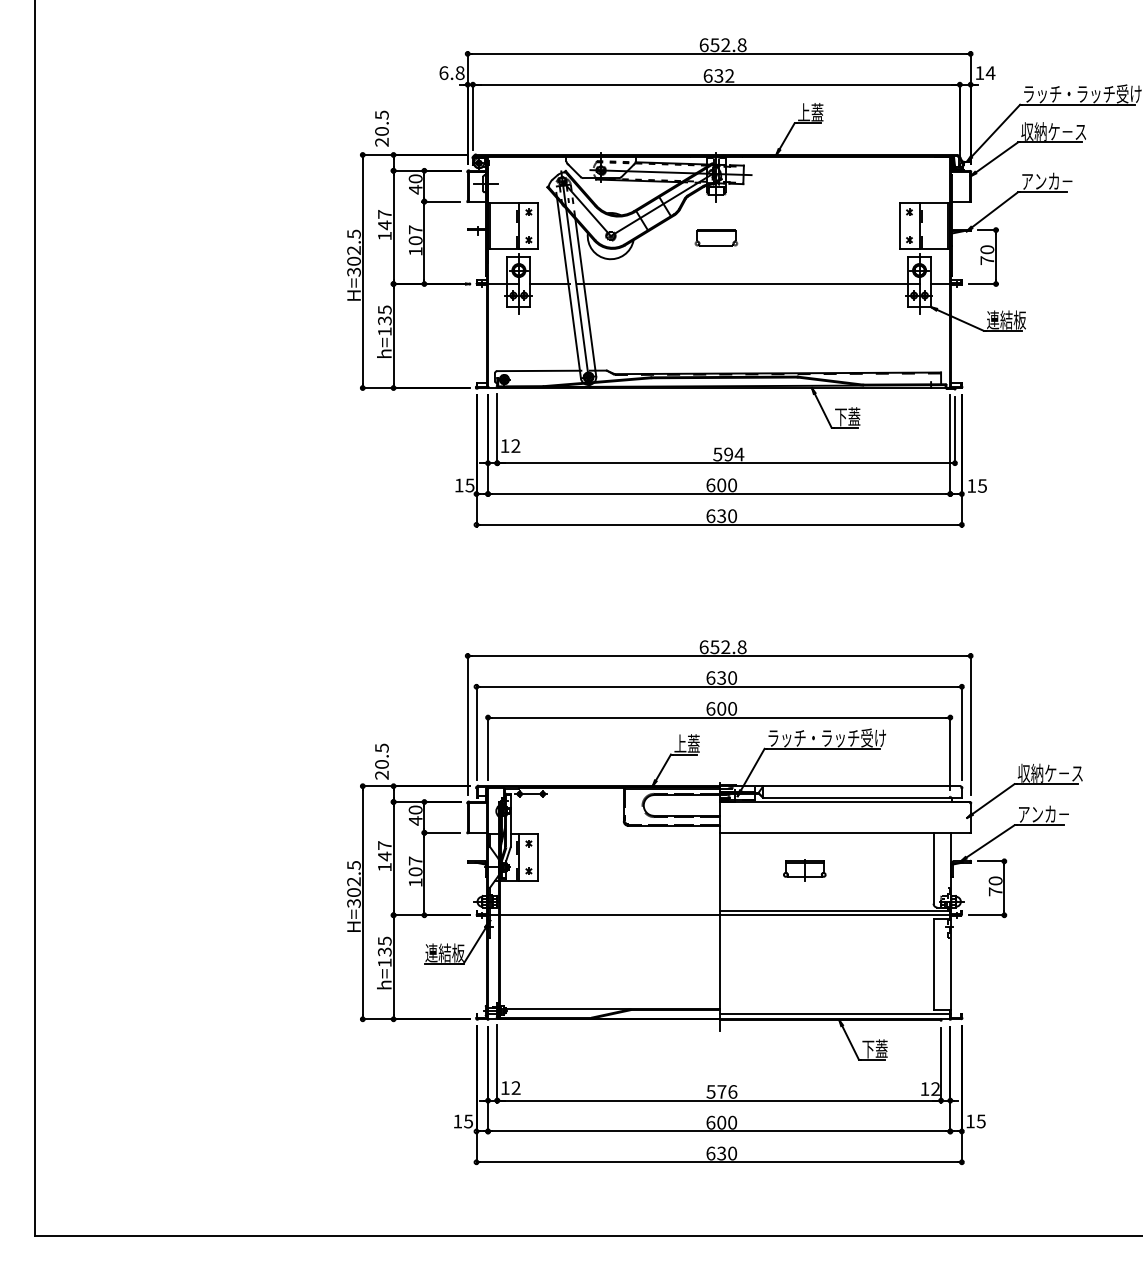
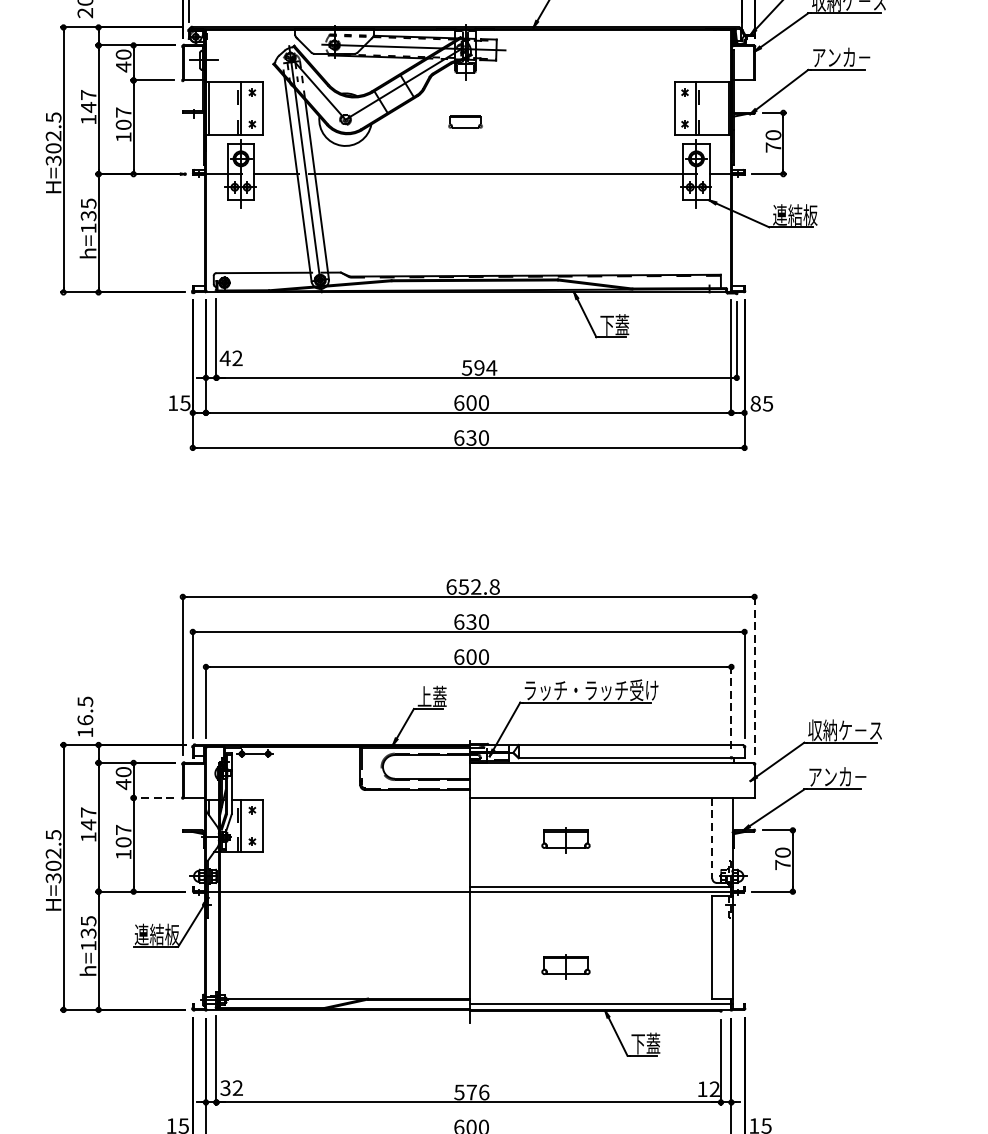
part: (716, 237) -> (465, 121), size x0.7
text: (504, 445) -> (224, 357), 12 -> 42
text: (971, 485) -> (755, 403), 15 -> 85
line: (970, 724) -> (754, 674), solid -> dashed
line: (950, 752) -> (731, 706), solid -> dashed
text: (381, 769) -> (84, 726), 20.5 -> 16.5
line: (441, 832) -> (153, 797), solid -> dashed
line: (933, 868) -> (712, 838), solid -> dashed
part: (804, 981) -> (565, 966), added
text: (504, 1087) -> (224, 1087), 12 -> 32

